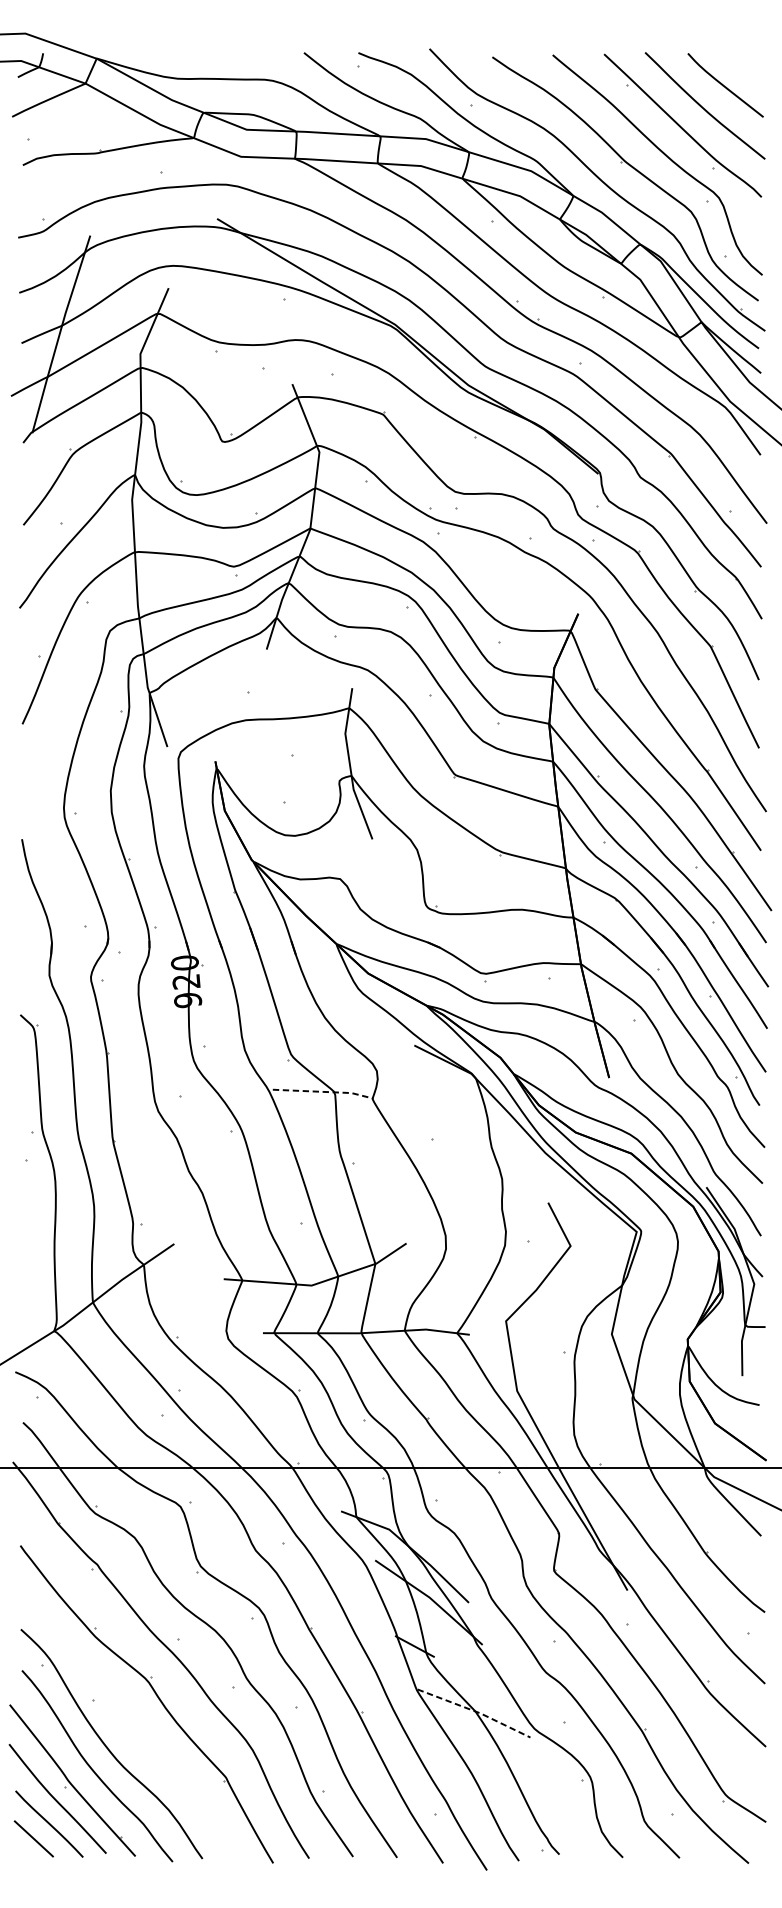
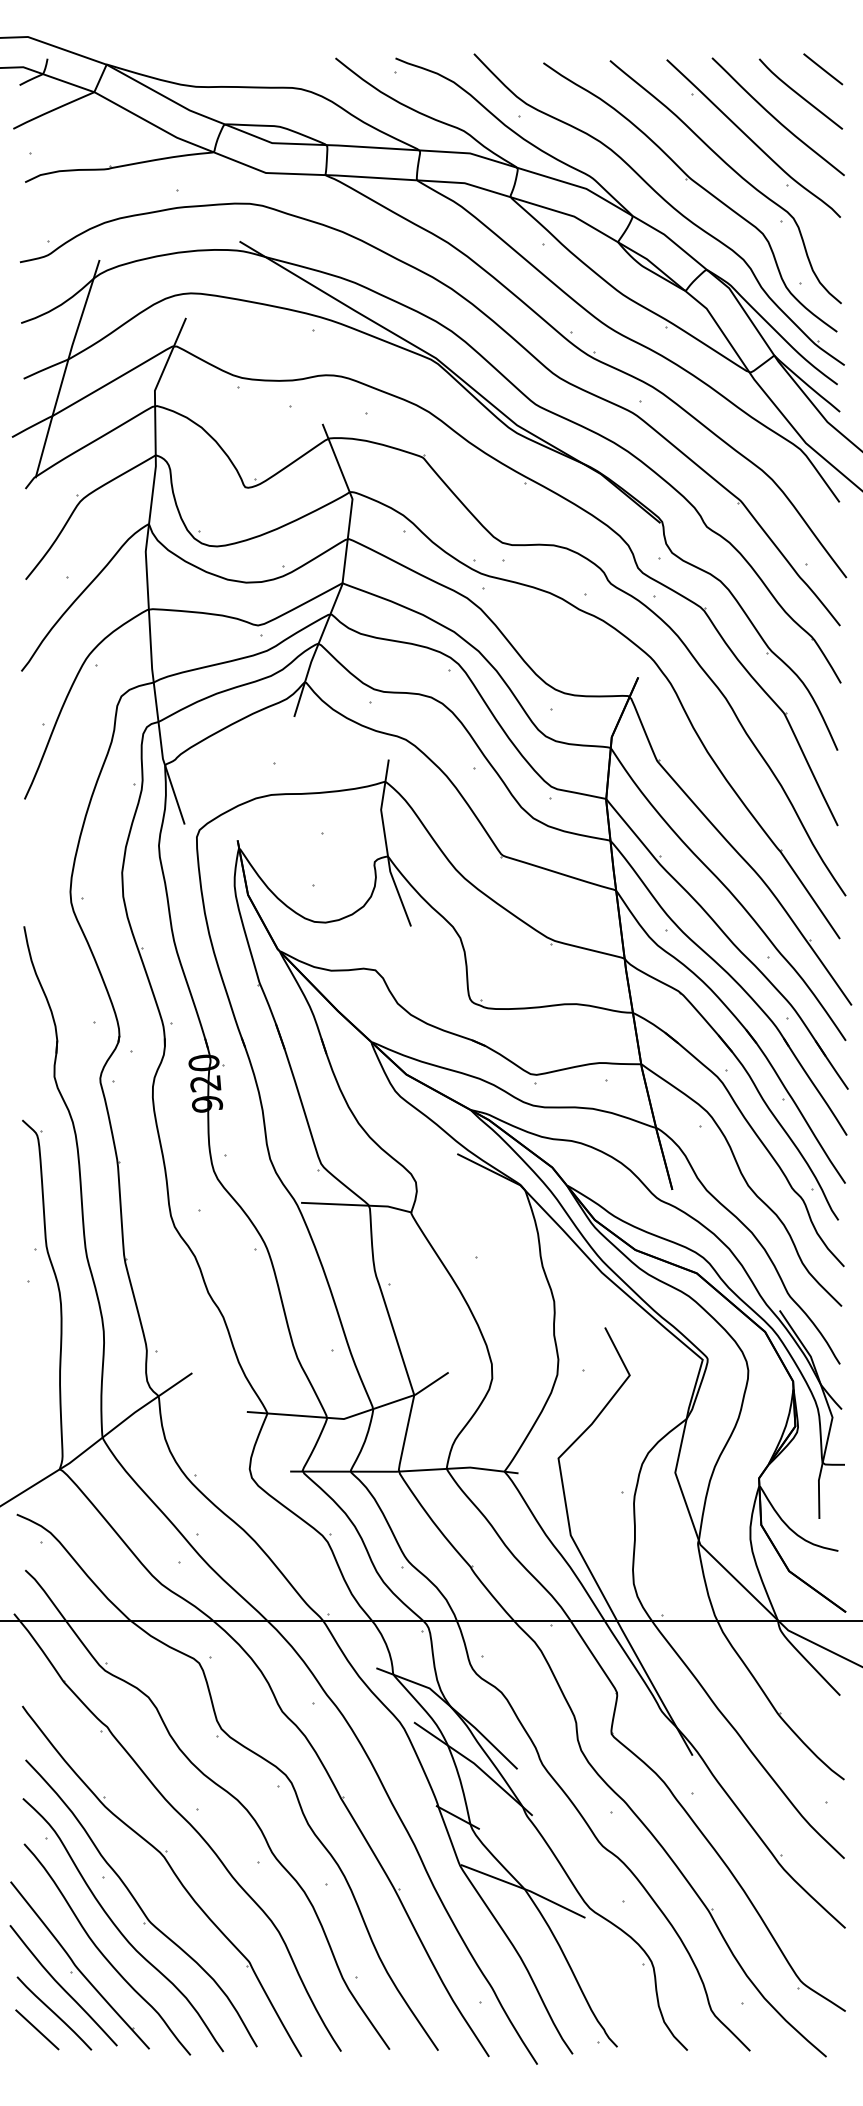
line: (746, 63) -> (823, 69), added
line: (324, 1092) -> (358, 1205), dashed -> solid
line: (475, 1711) -> (524, 1889), dashed -> solid
part: (128, 1724) -> (141, 1903), added

